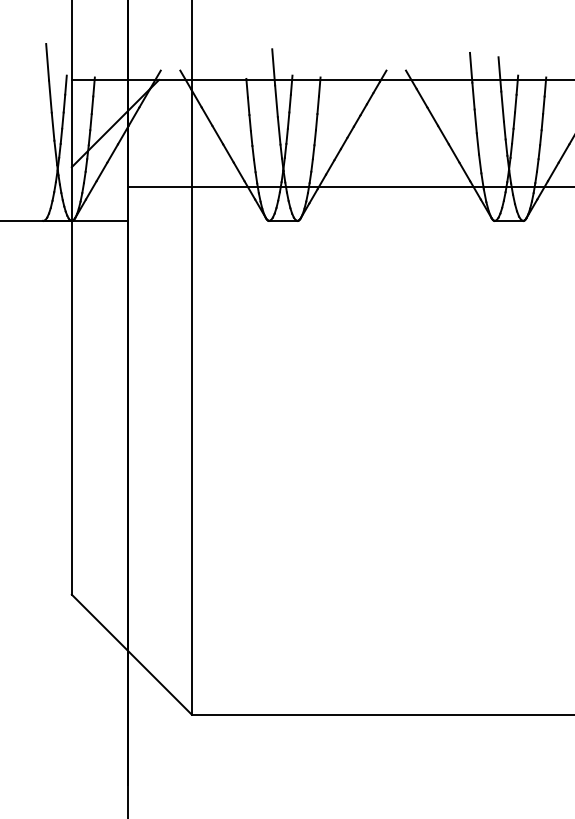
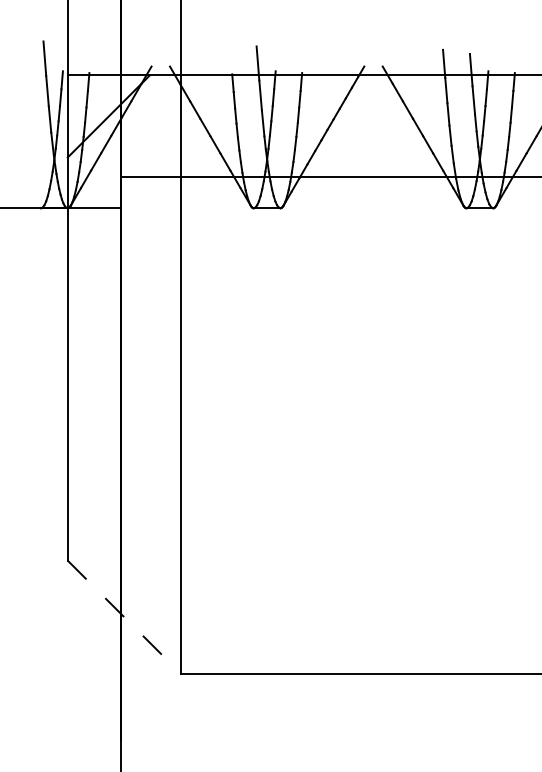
line: (132, 655) -> (124, 617), solid -> dashed

